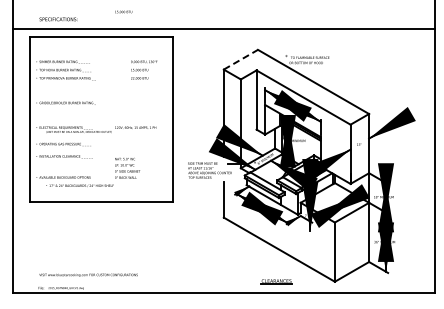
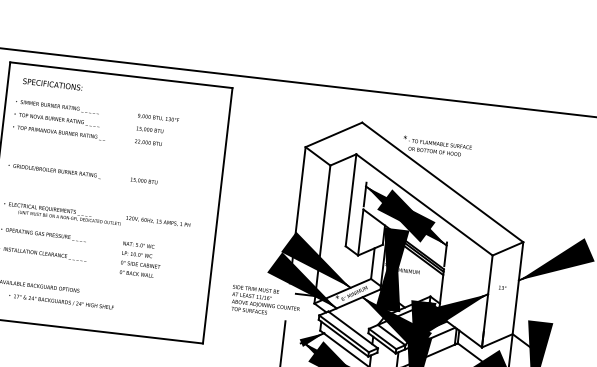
text: (123, 11) -> (143, 180), moved
text: (58, 19) -> (52, 84), moved
line: (240, 59) -> (333, 134), dashed -> solid
text: (144, 69) -> (157, 129), moved
text: (127, 168) -> (140, 260), moved

